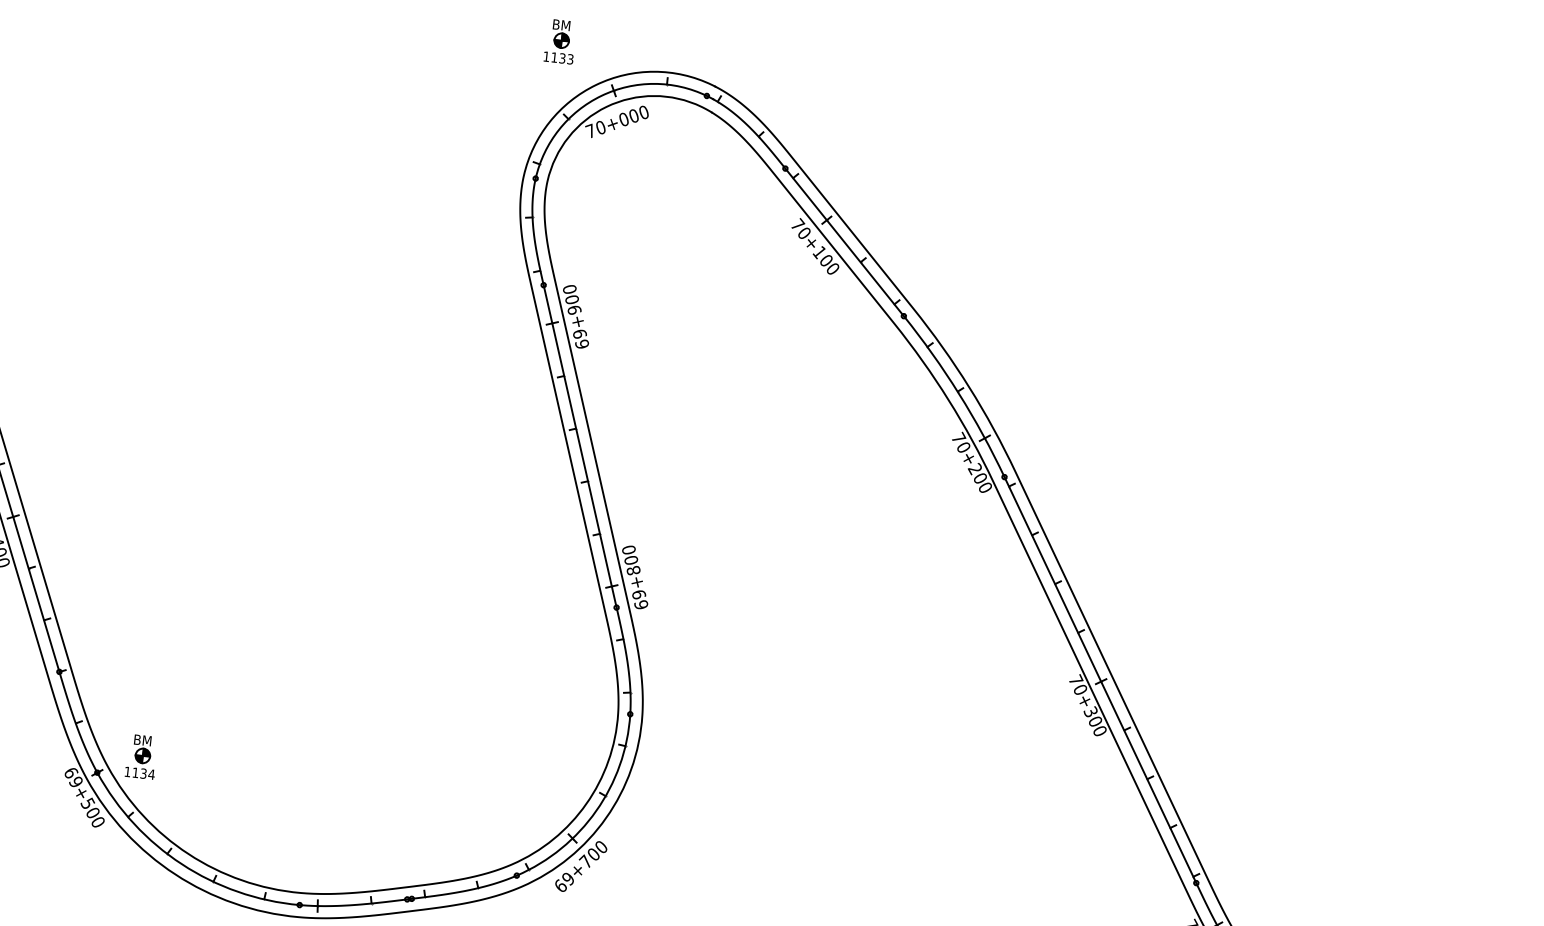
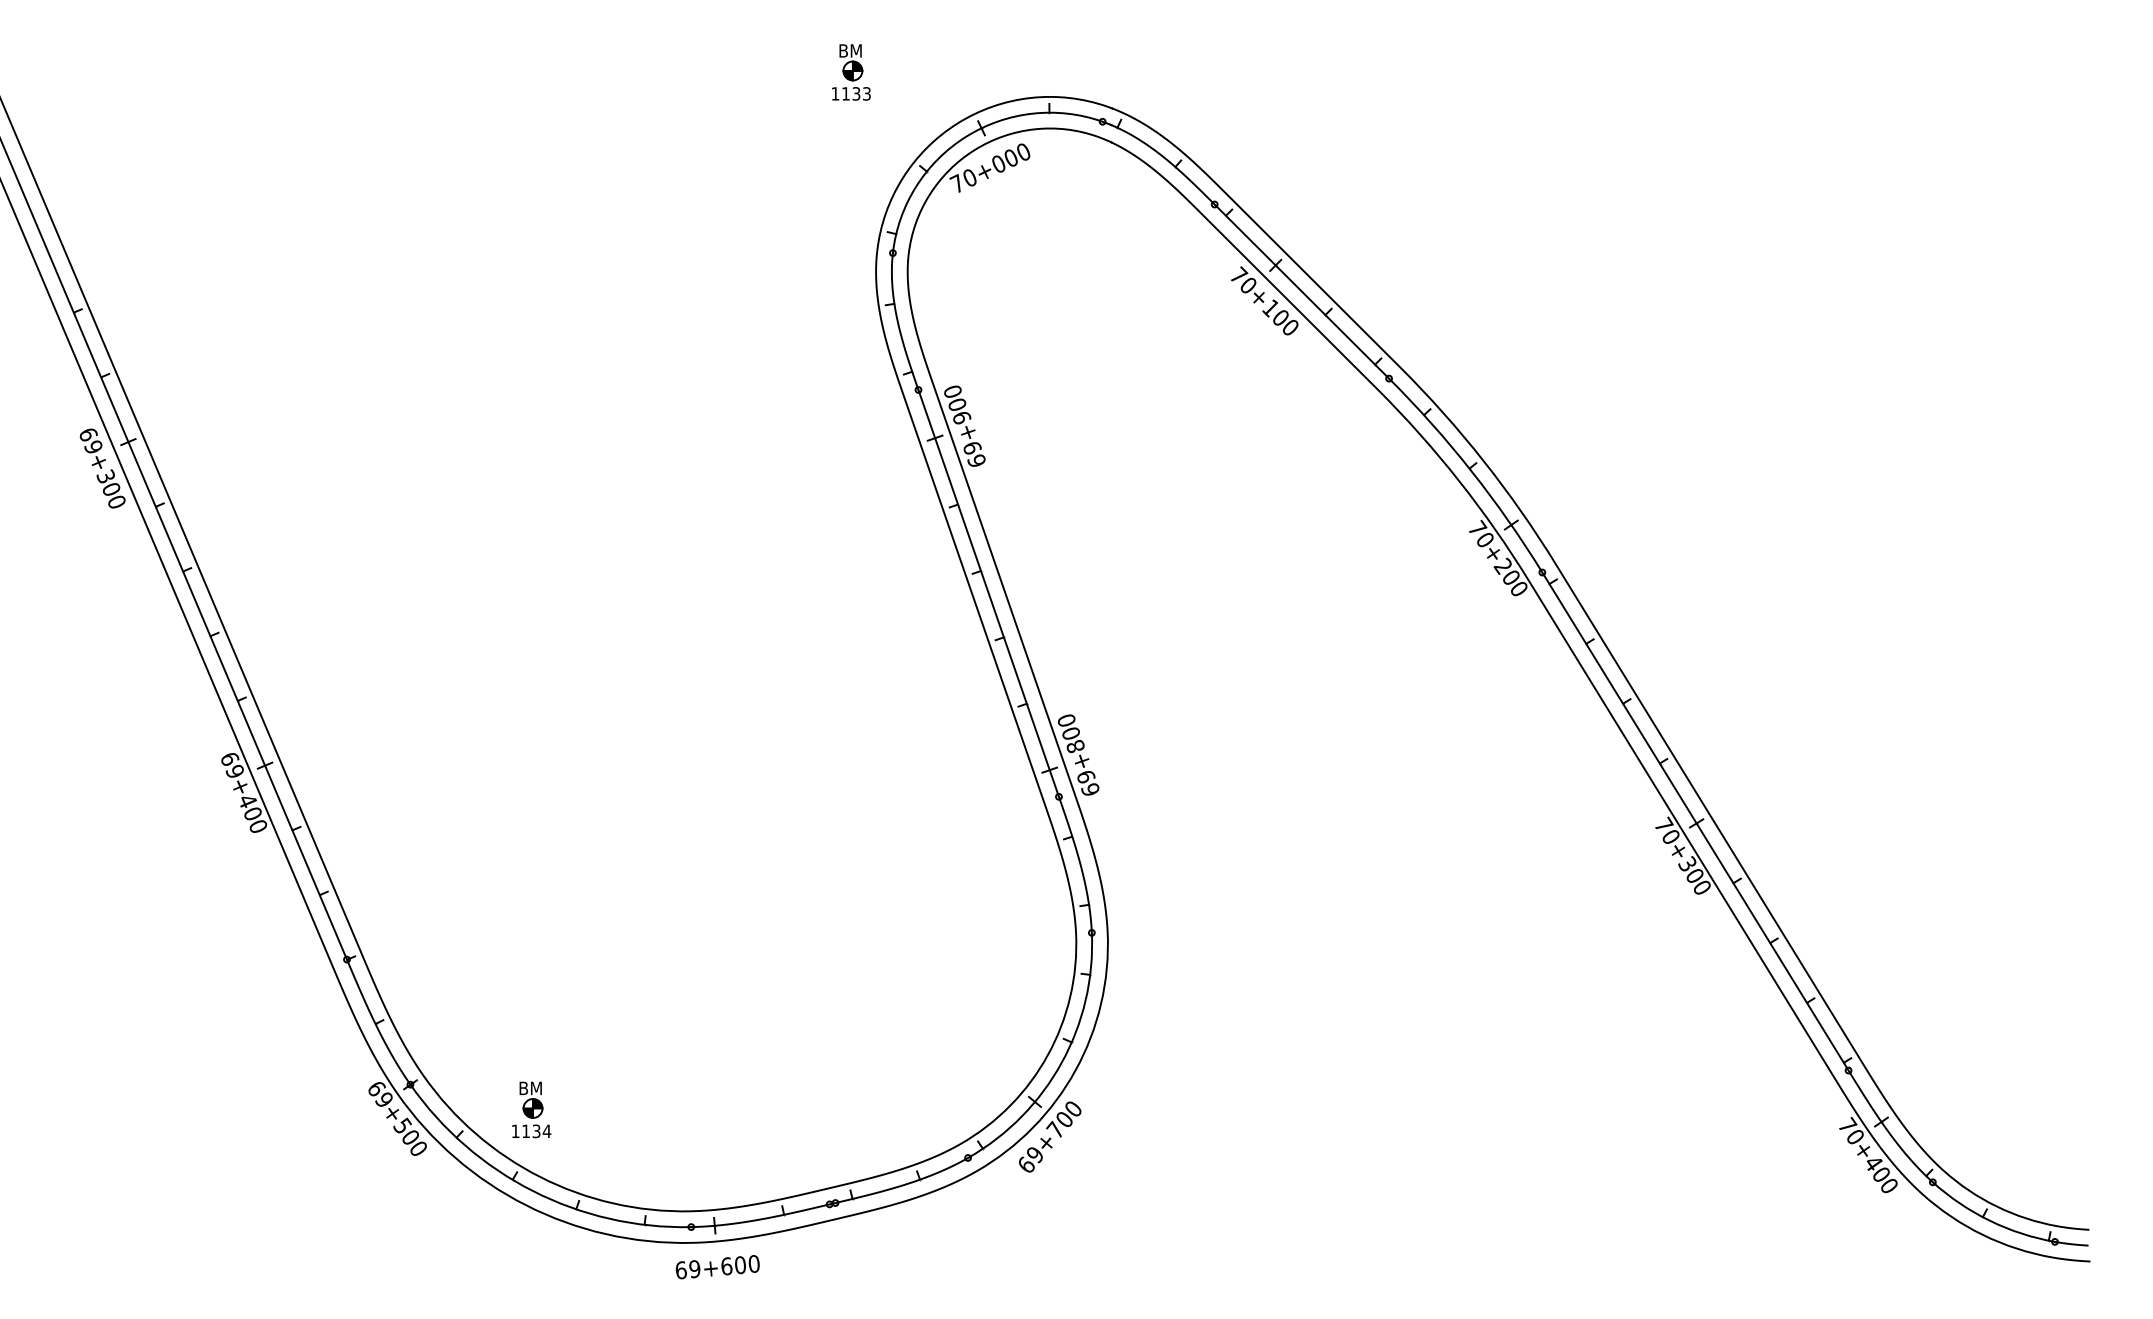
part: (560, 41) -> (851, 72), moved
part: (141, 756) -> (531, 1109), moved

